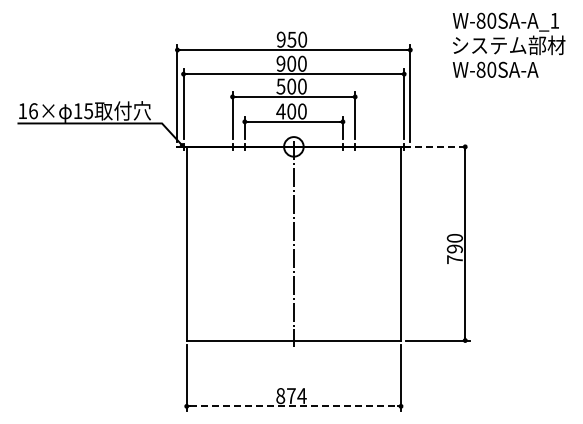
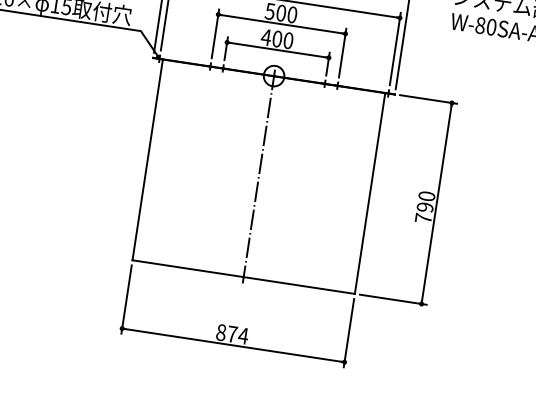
line: (443, 146) -> (429, 99), dashed -> solid
line: (294, 406) -> (233, 345), dashed -> solid

